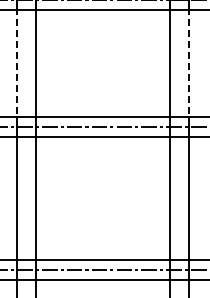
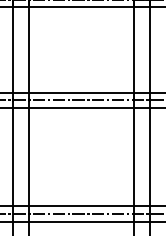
line: (16, 66) -> (12, 52), dashed -> solid
line: (189, 66) -> (149, 52), dashed -> solid

